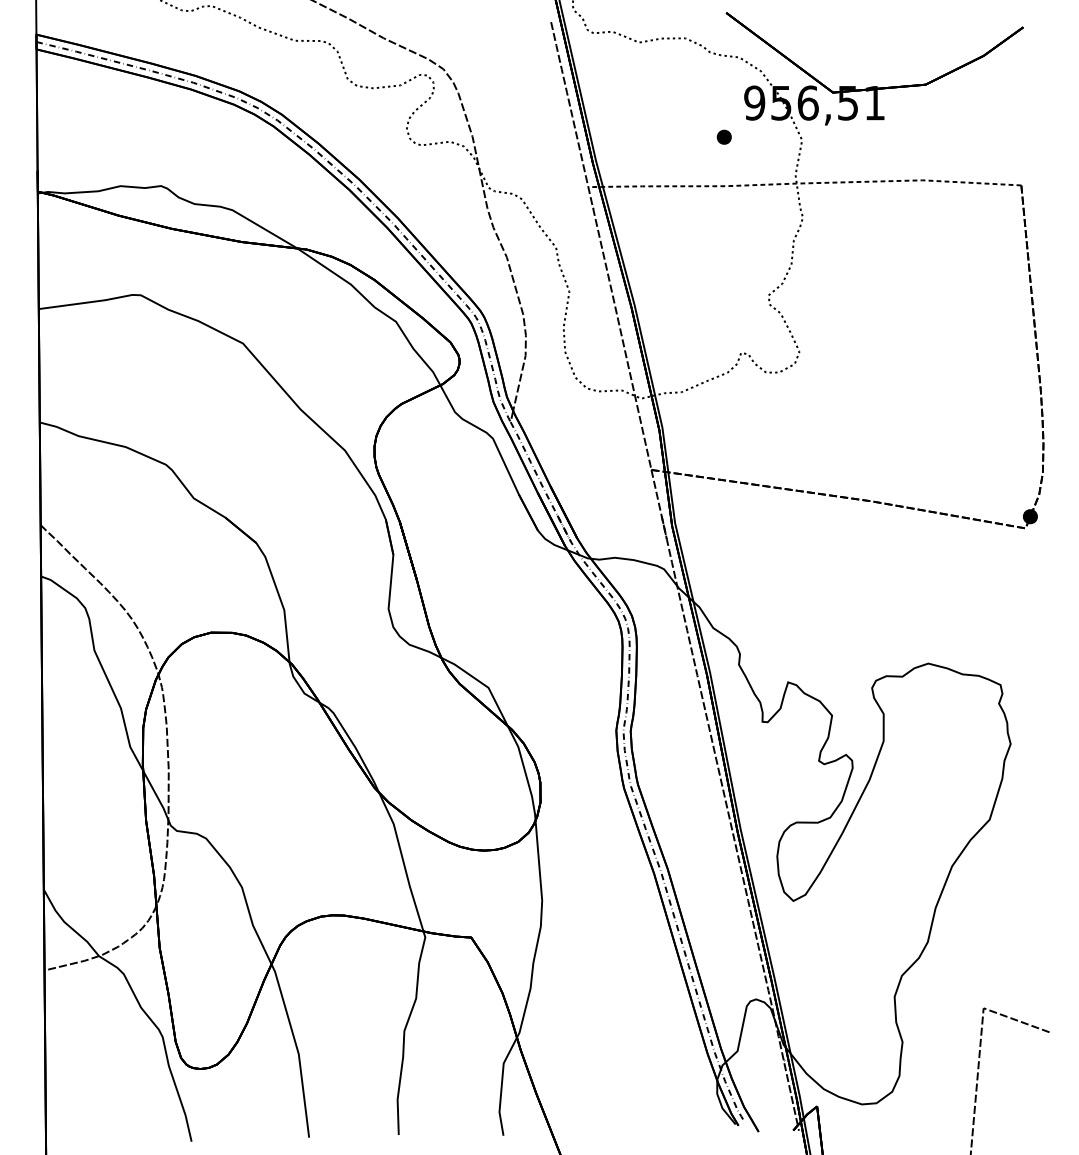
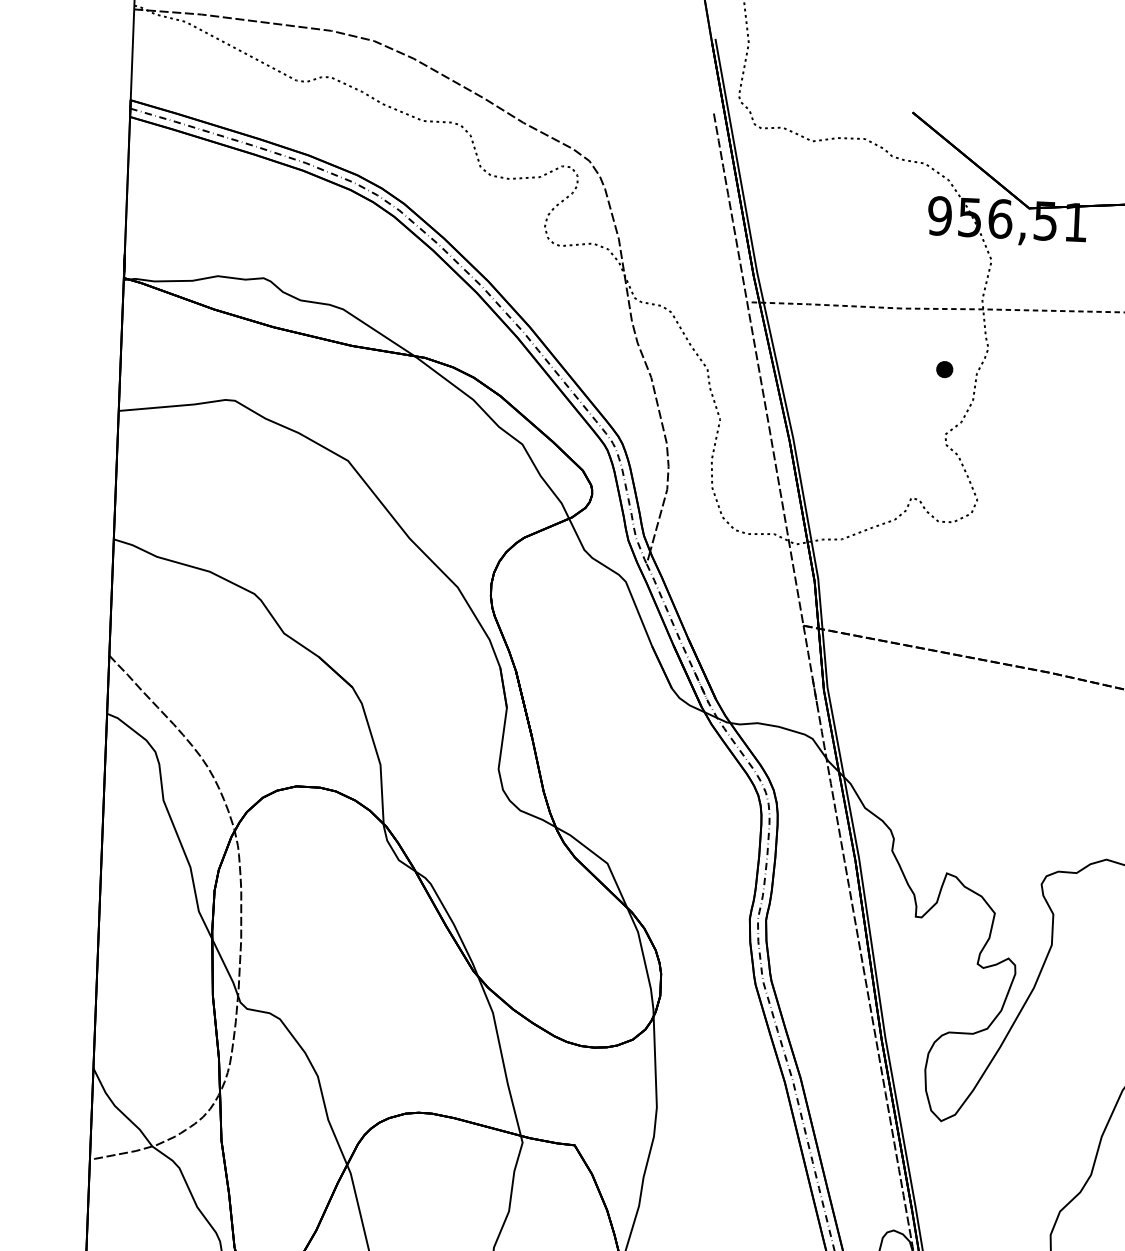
part: (723, 136) -> (943, 368), moved

